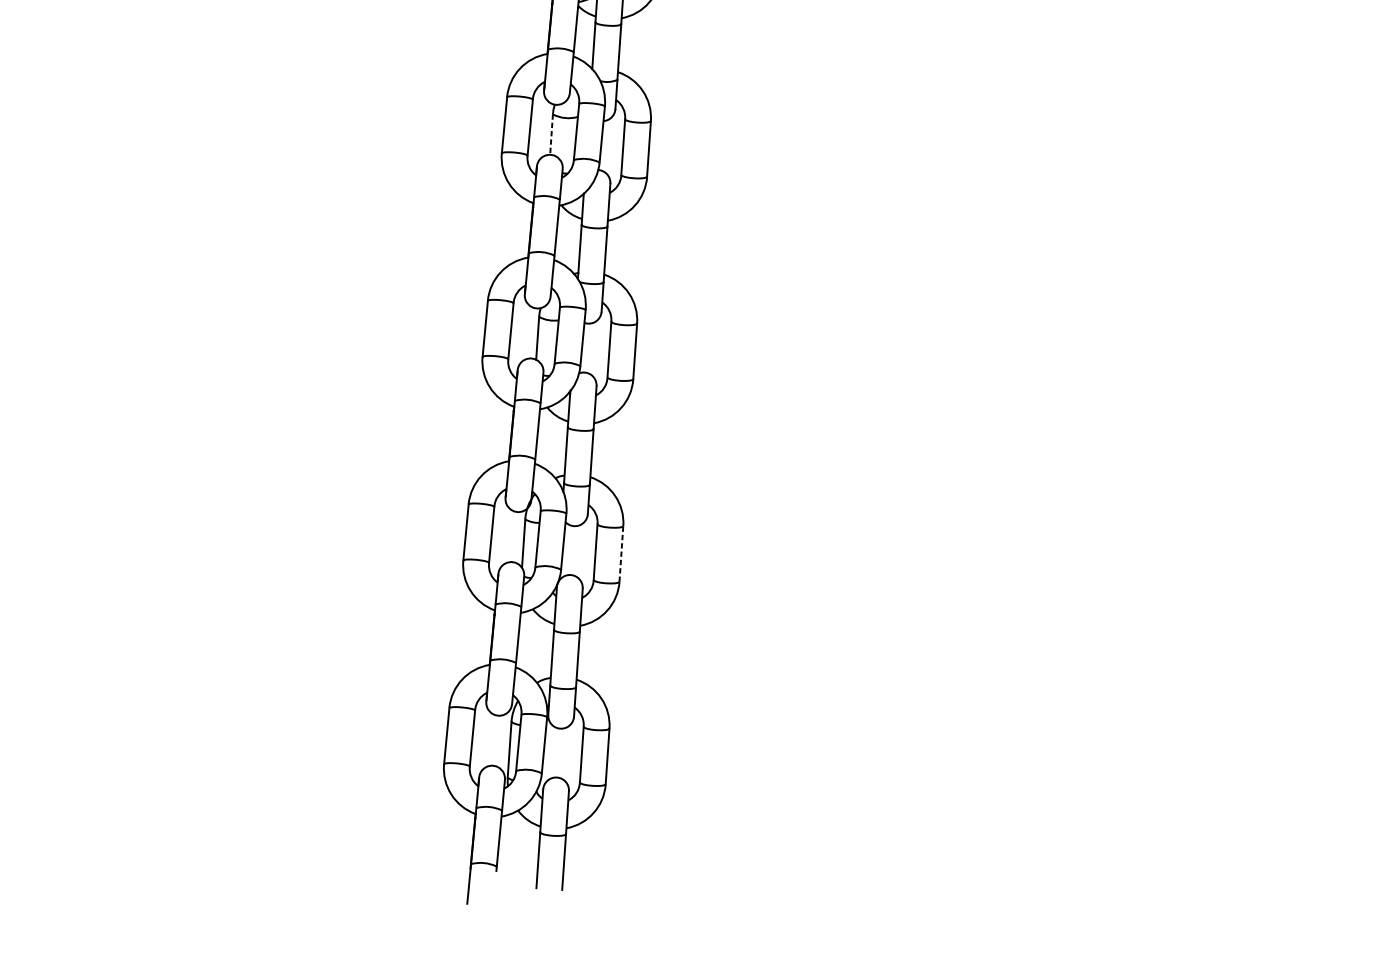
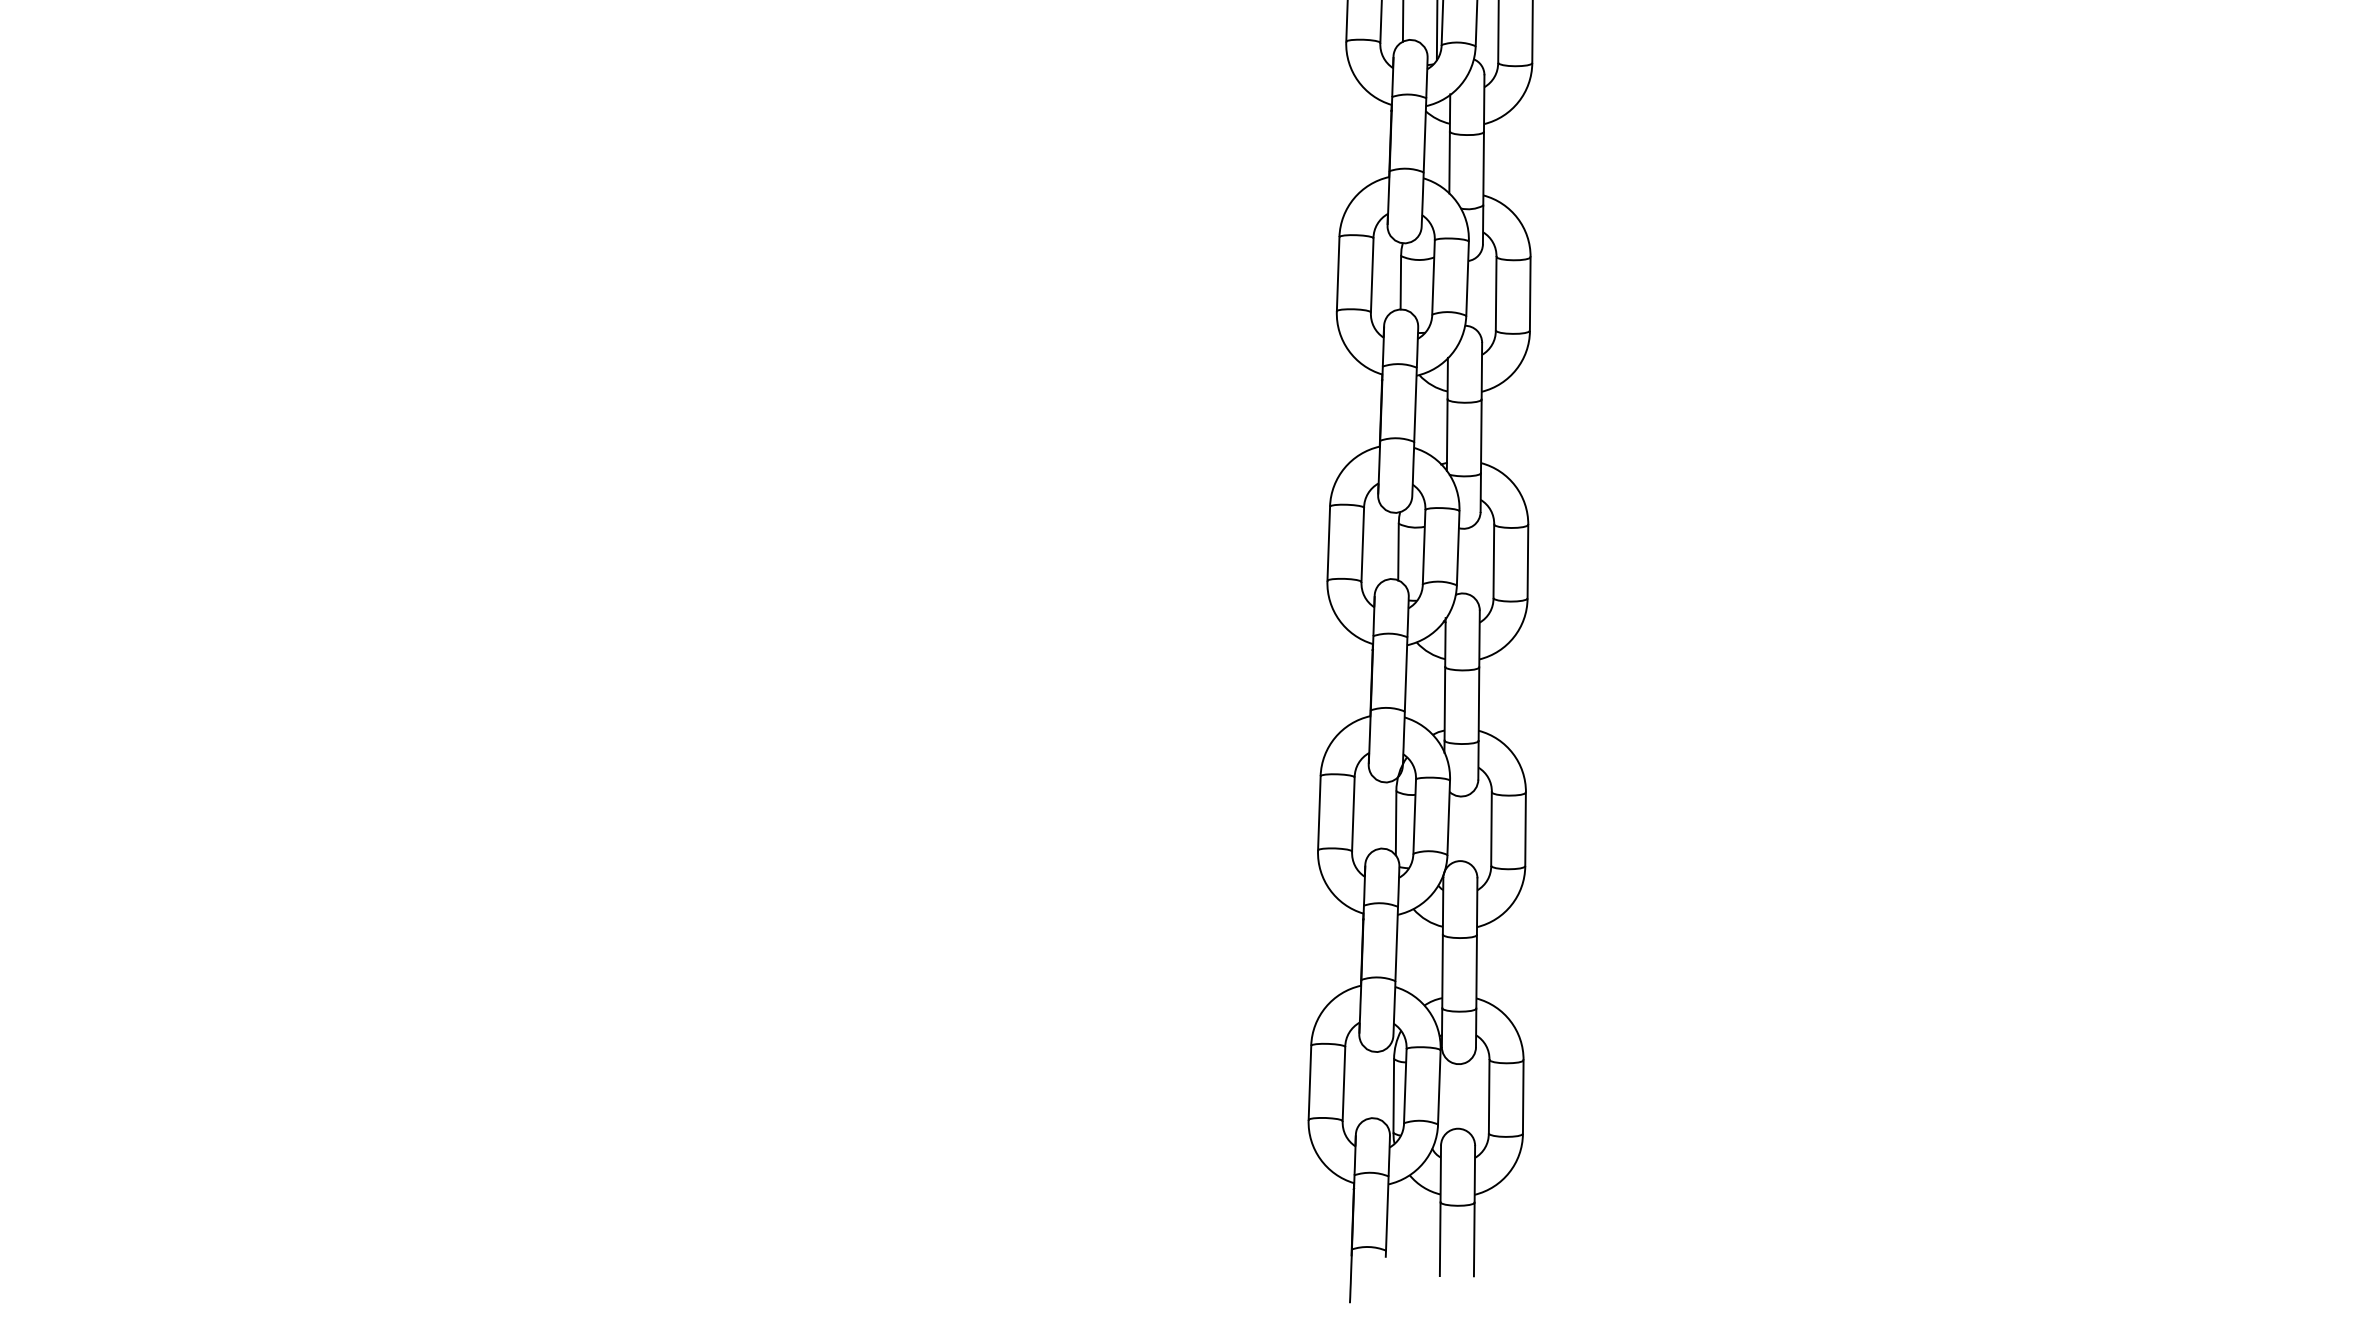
line: (551, 134) -> (1400, 282), dashed -> solid
line: (621, 554) -> (1525, 829), dashed -> solid

